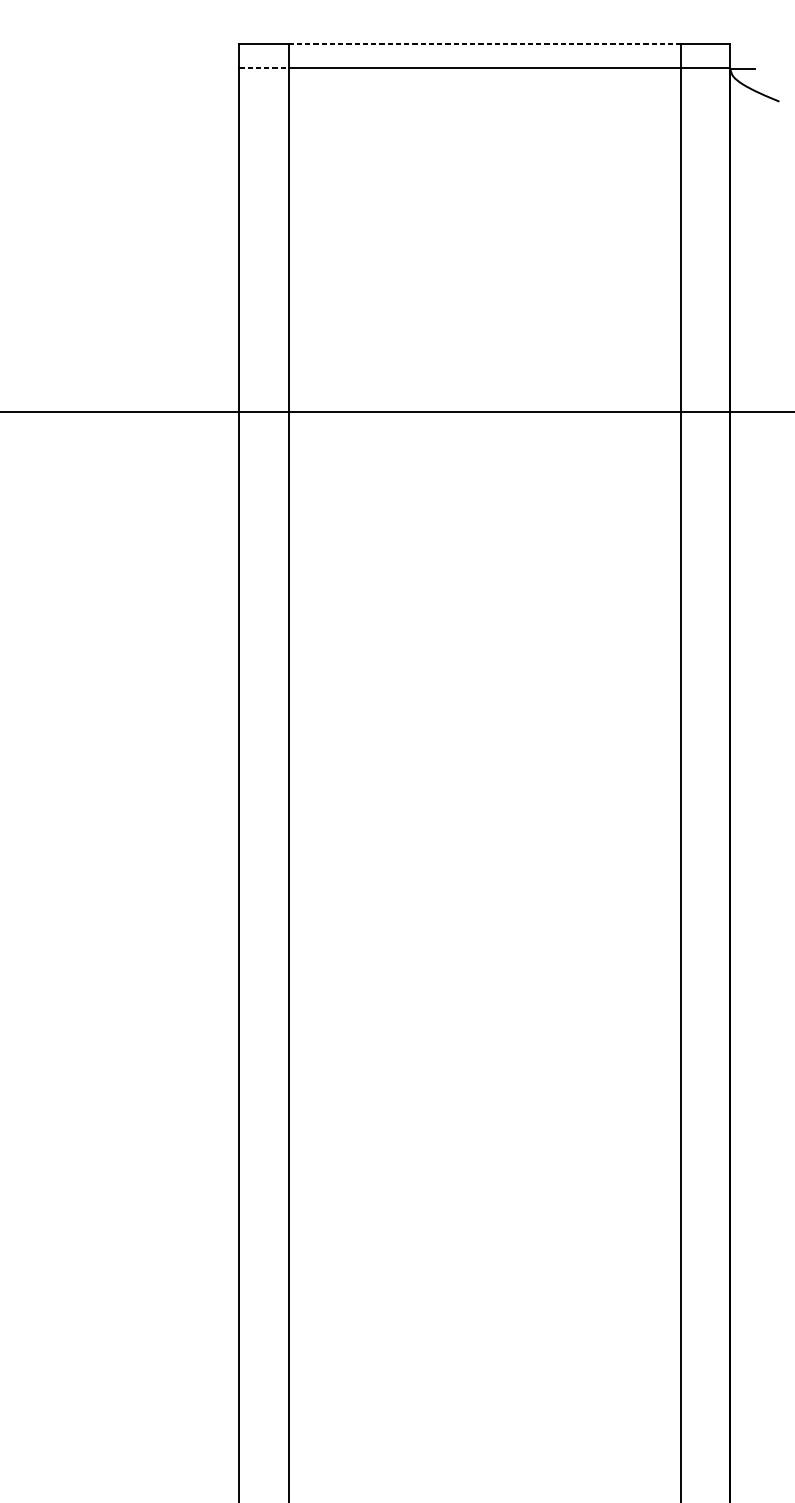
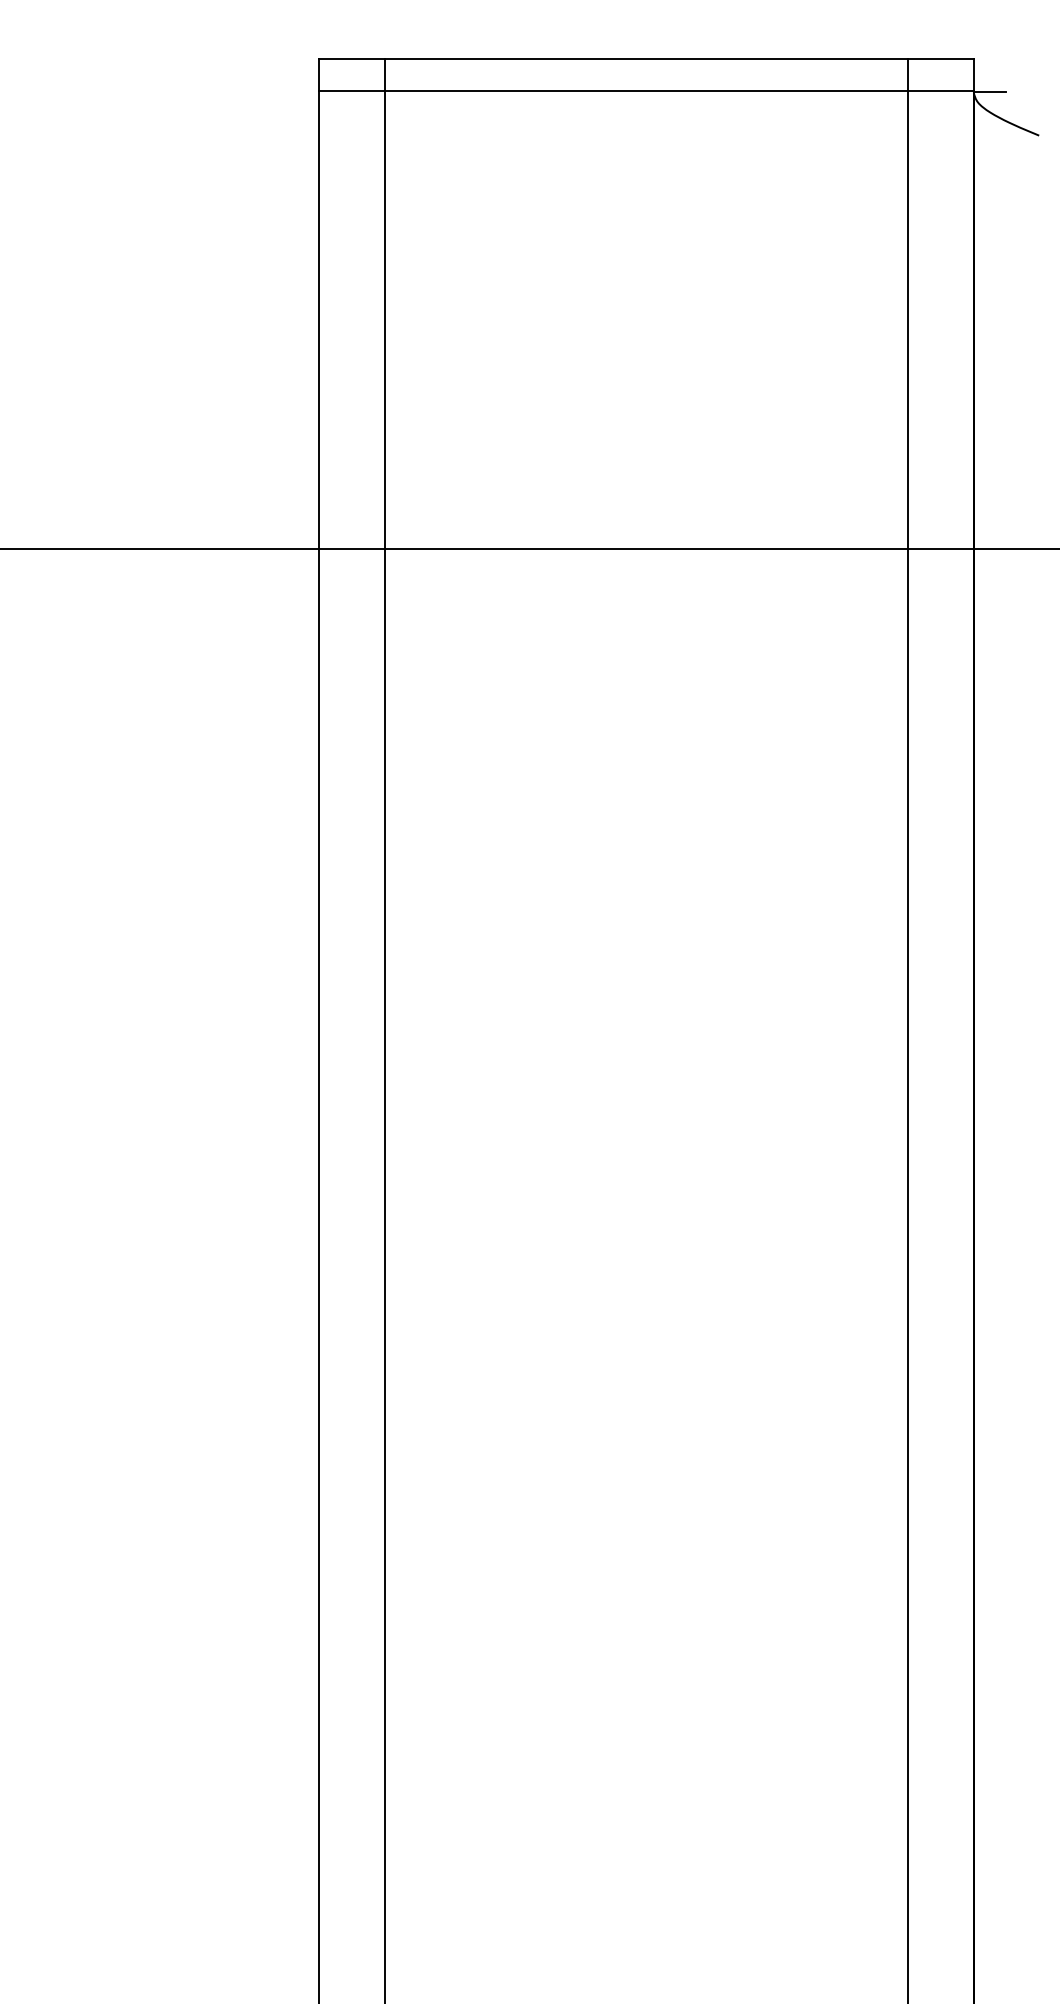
line: (484, 43) -> (646, 58), dashed -> solid
line: (264, 68) -> (352, 91), dashed -> solid

